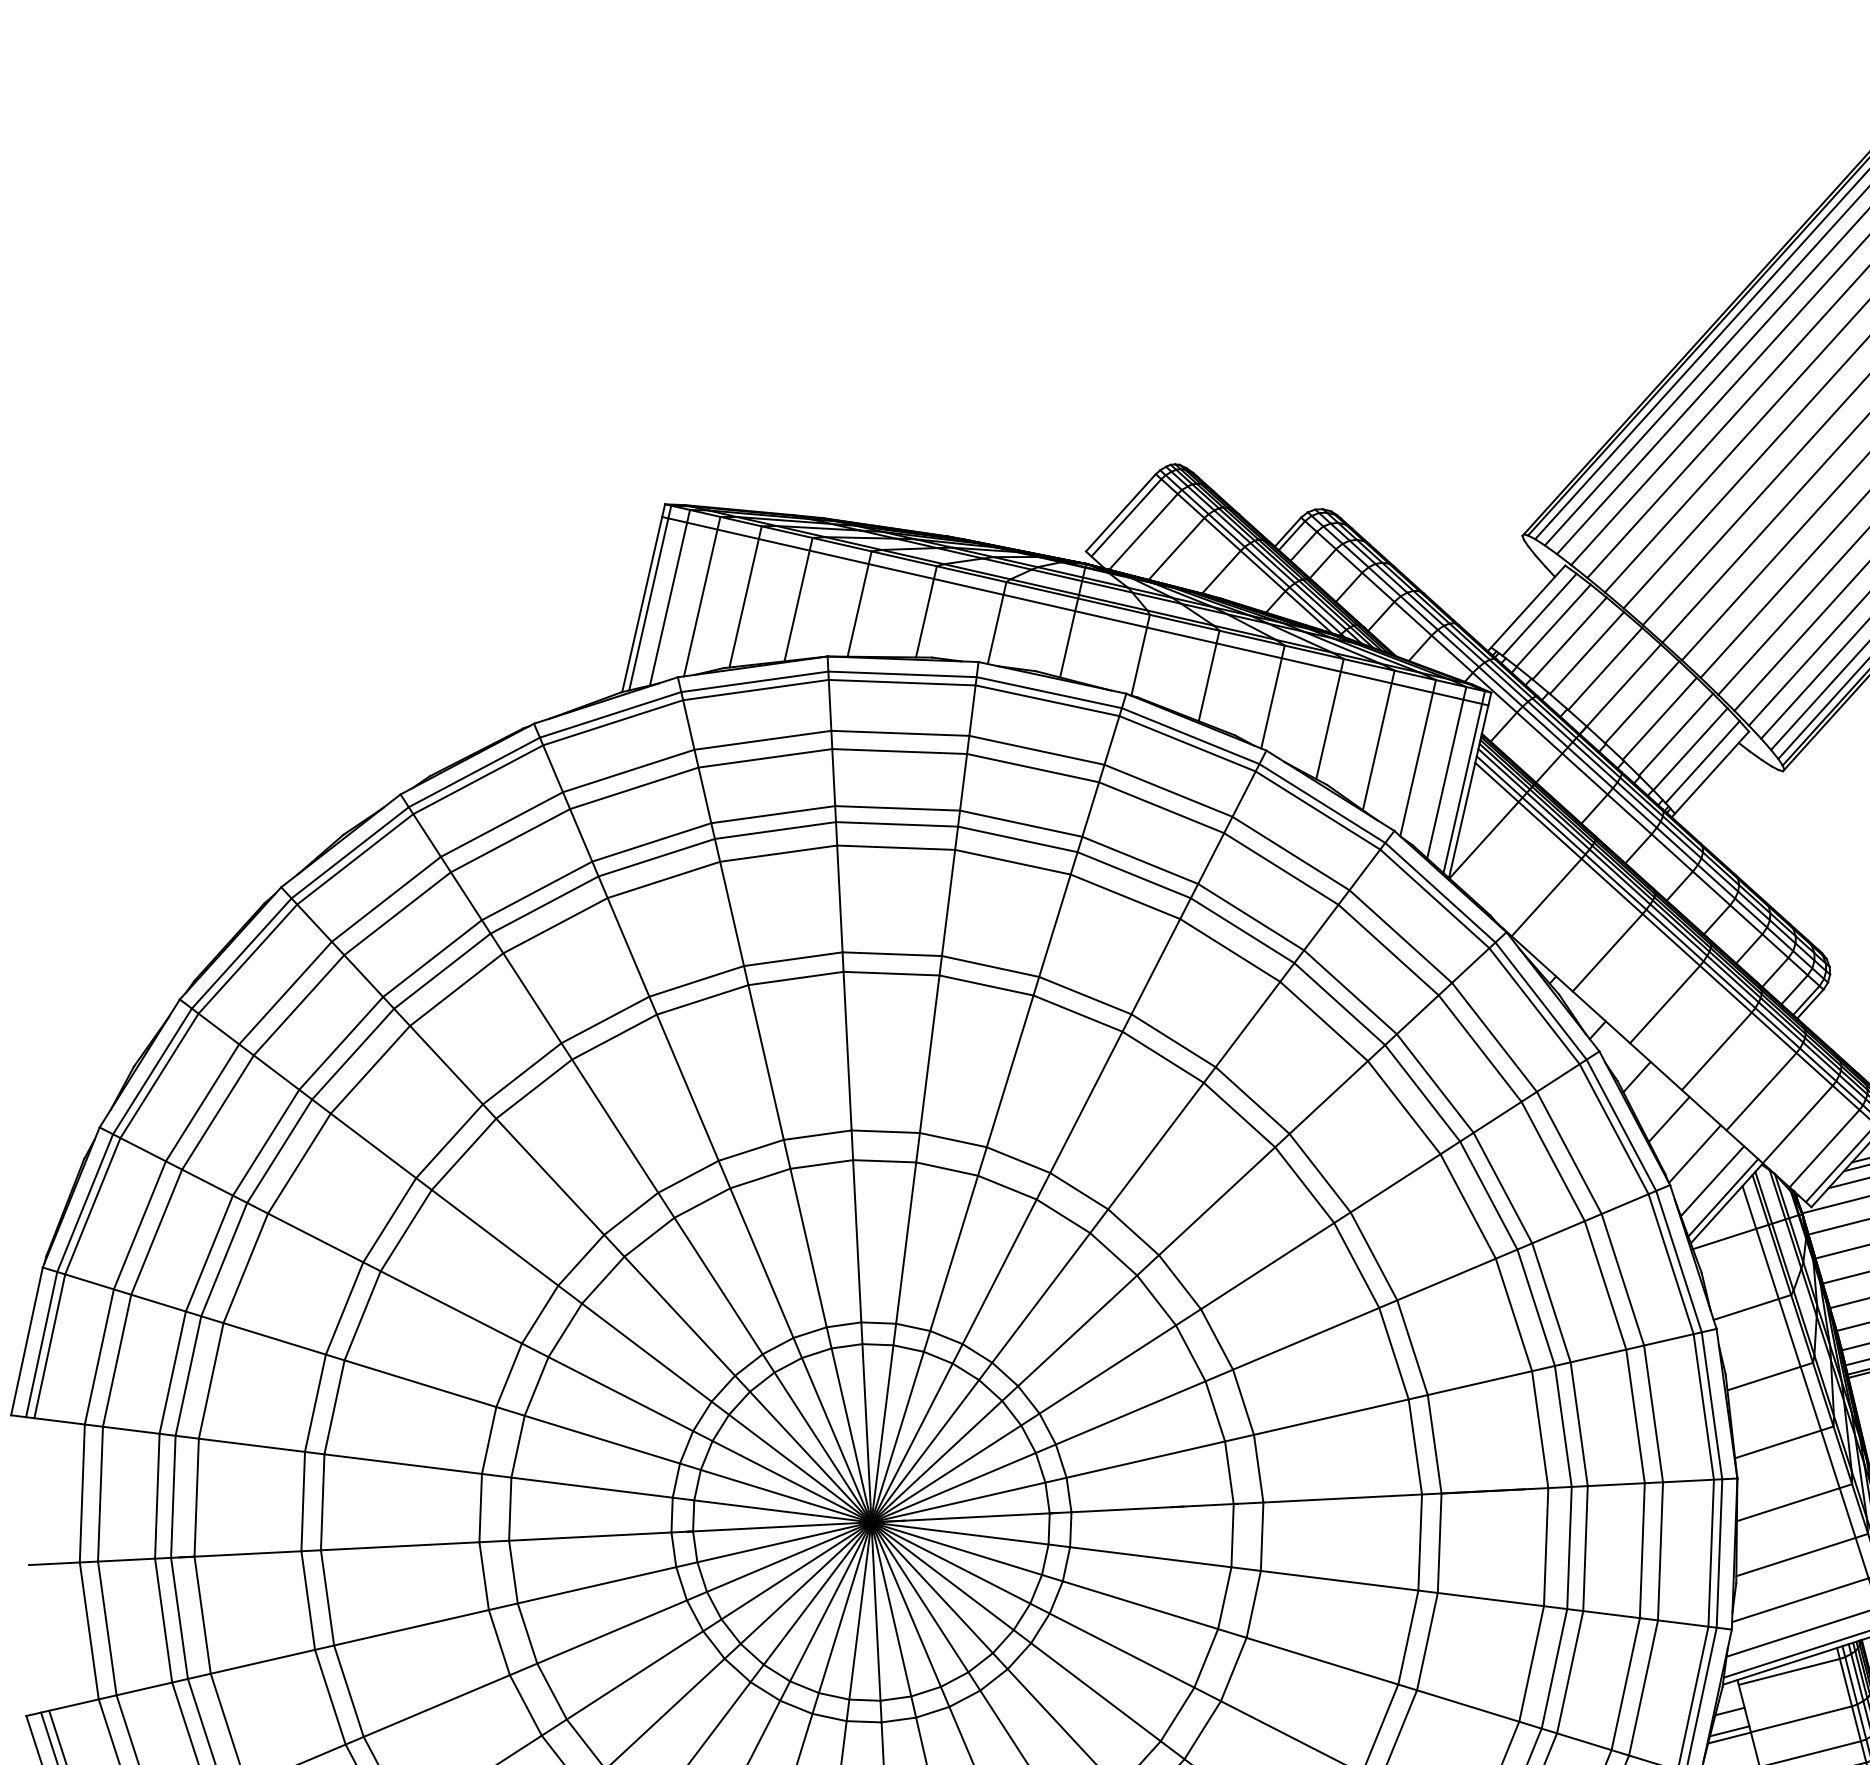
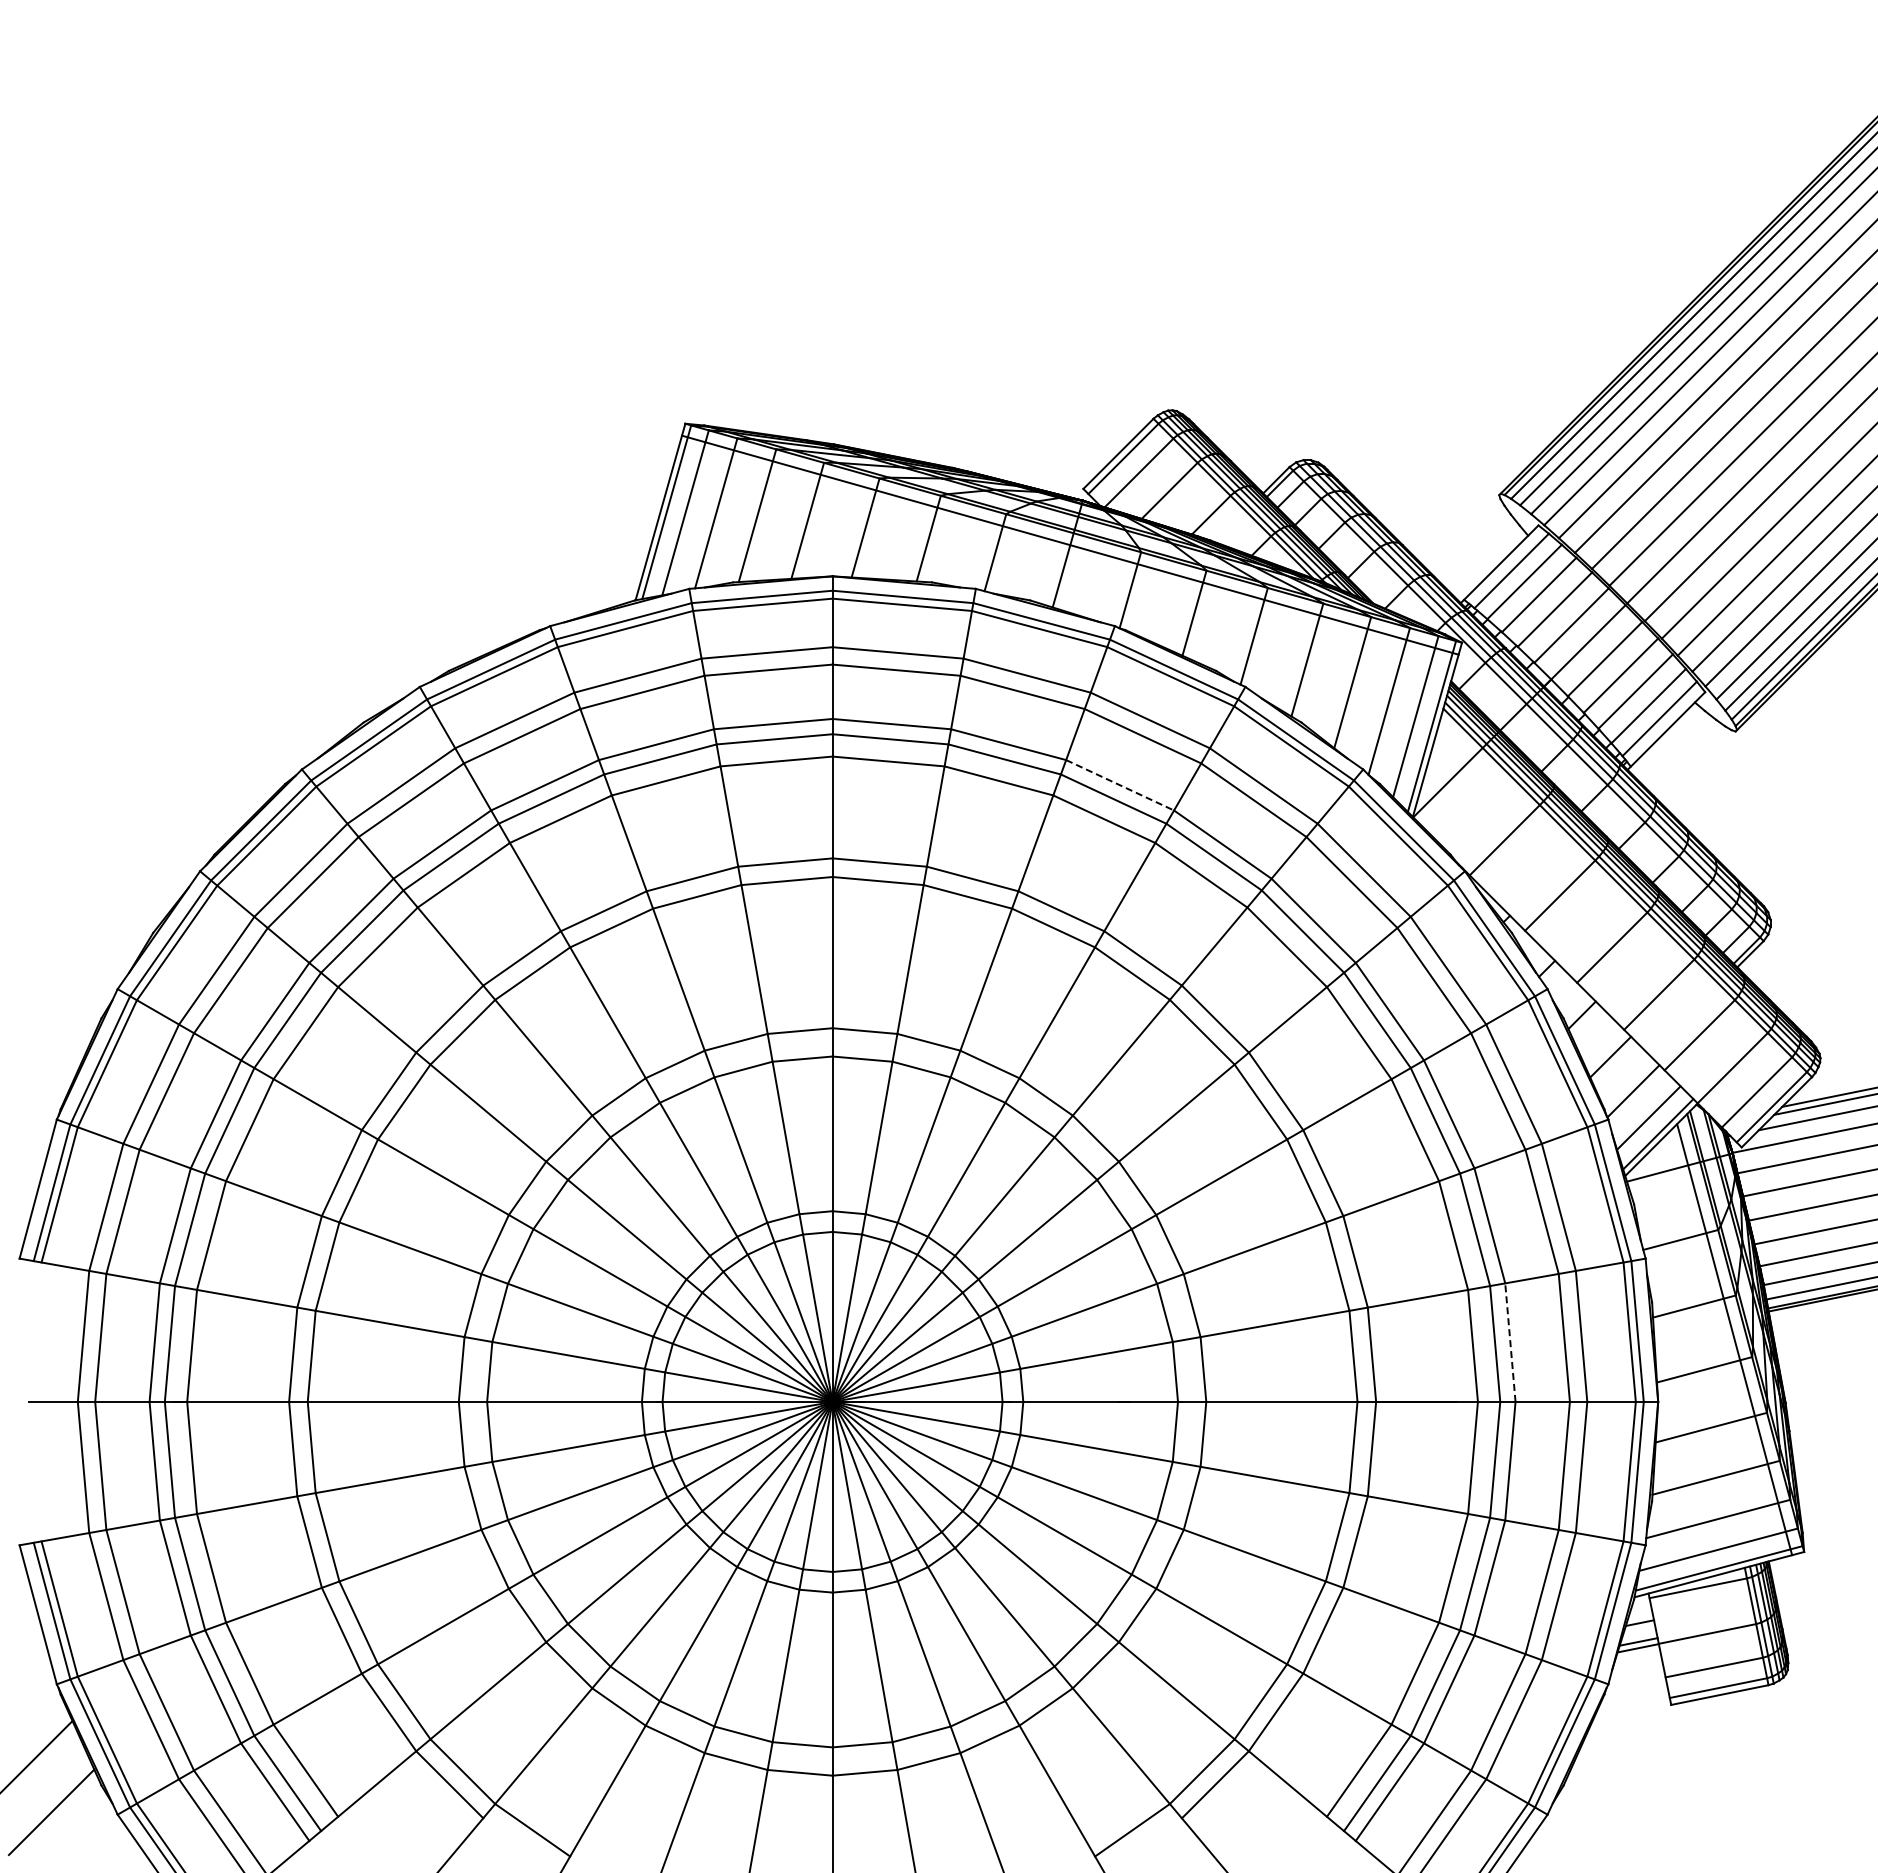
line: (1140, 860) -> (1120, 785), solid -> dashed
line: (1579, 1424) -> (1510, 1342), solid -> dashed

